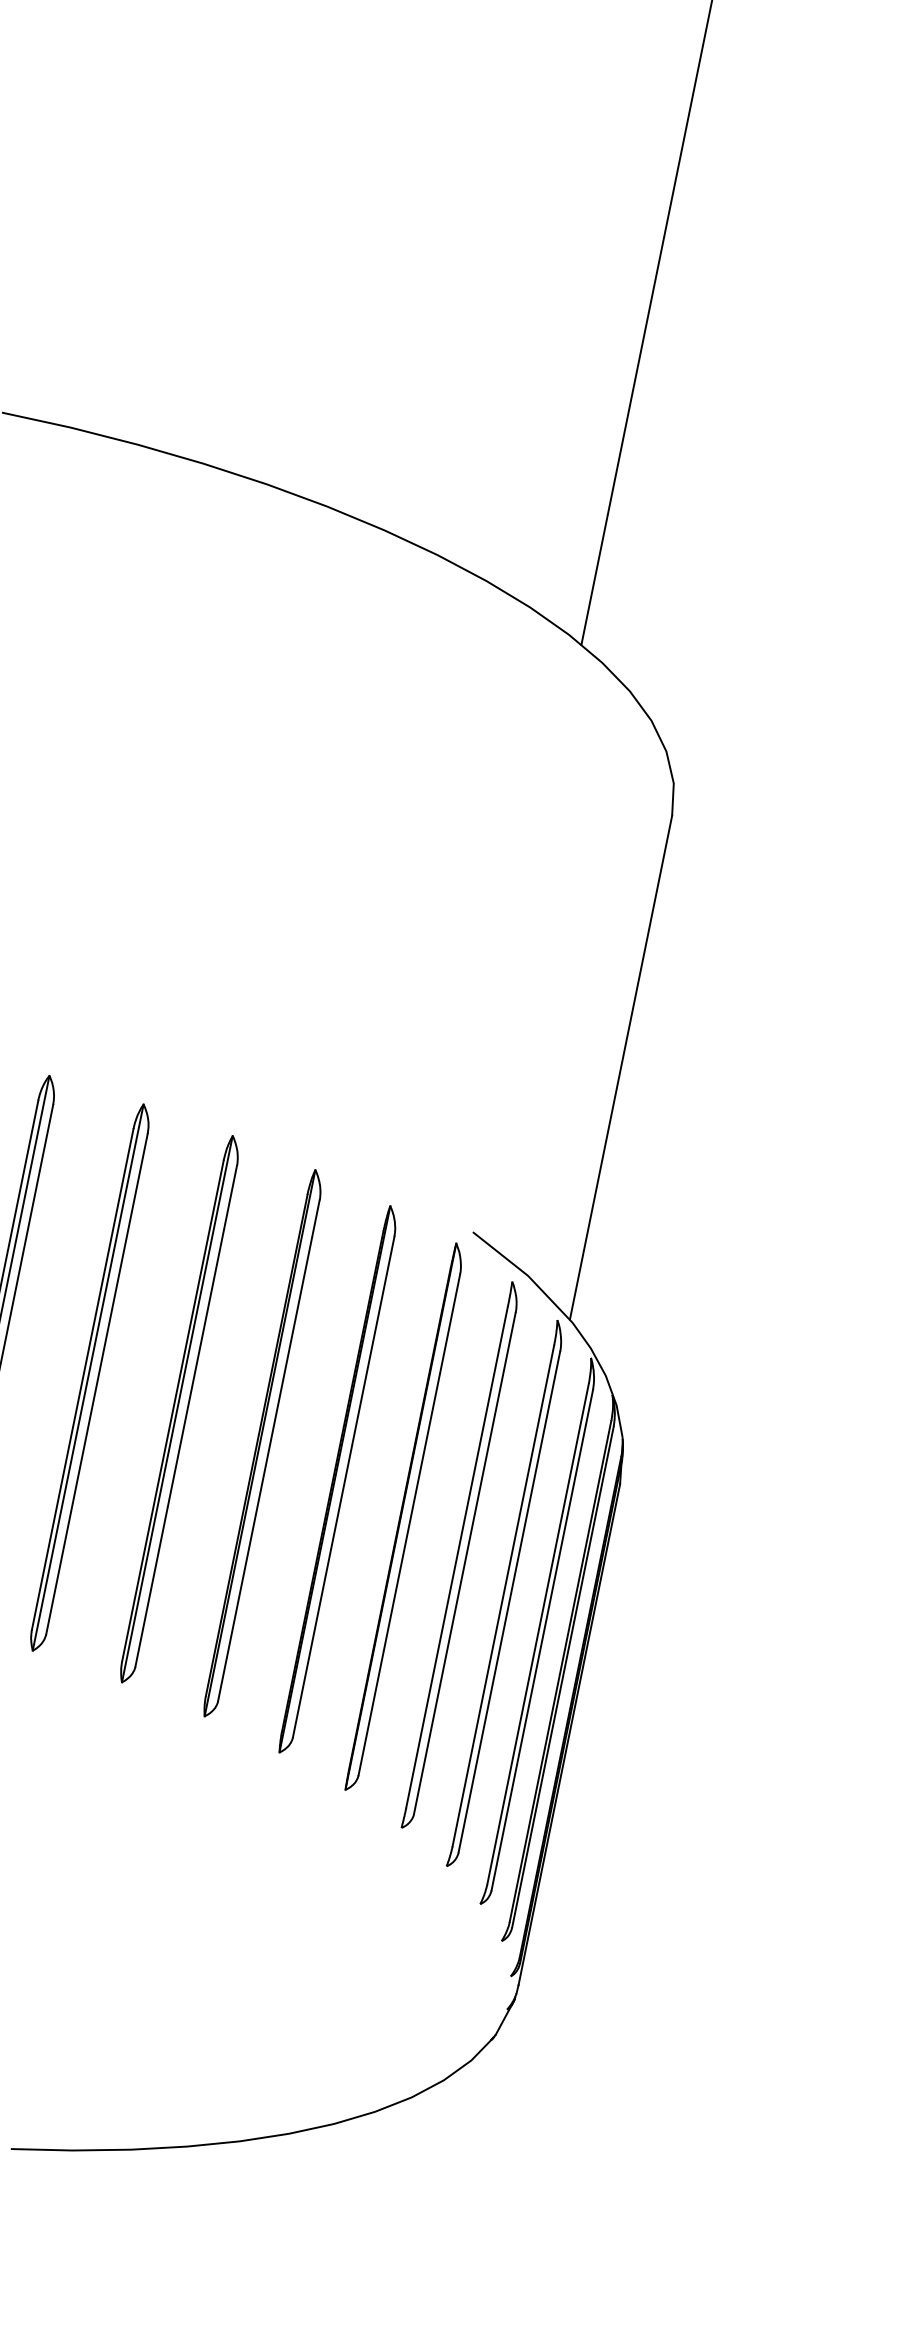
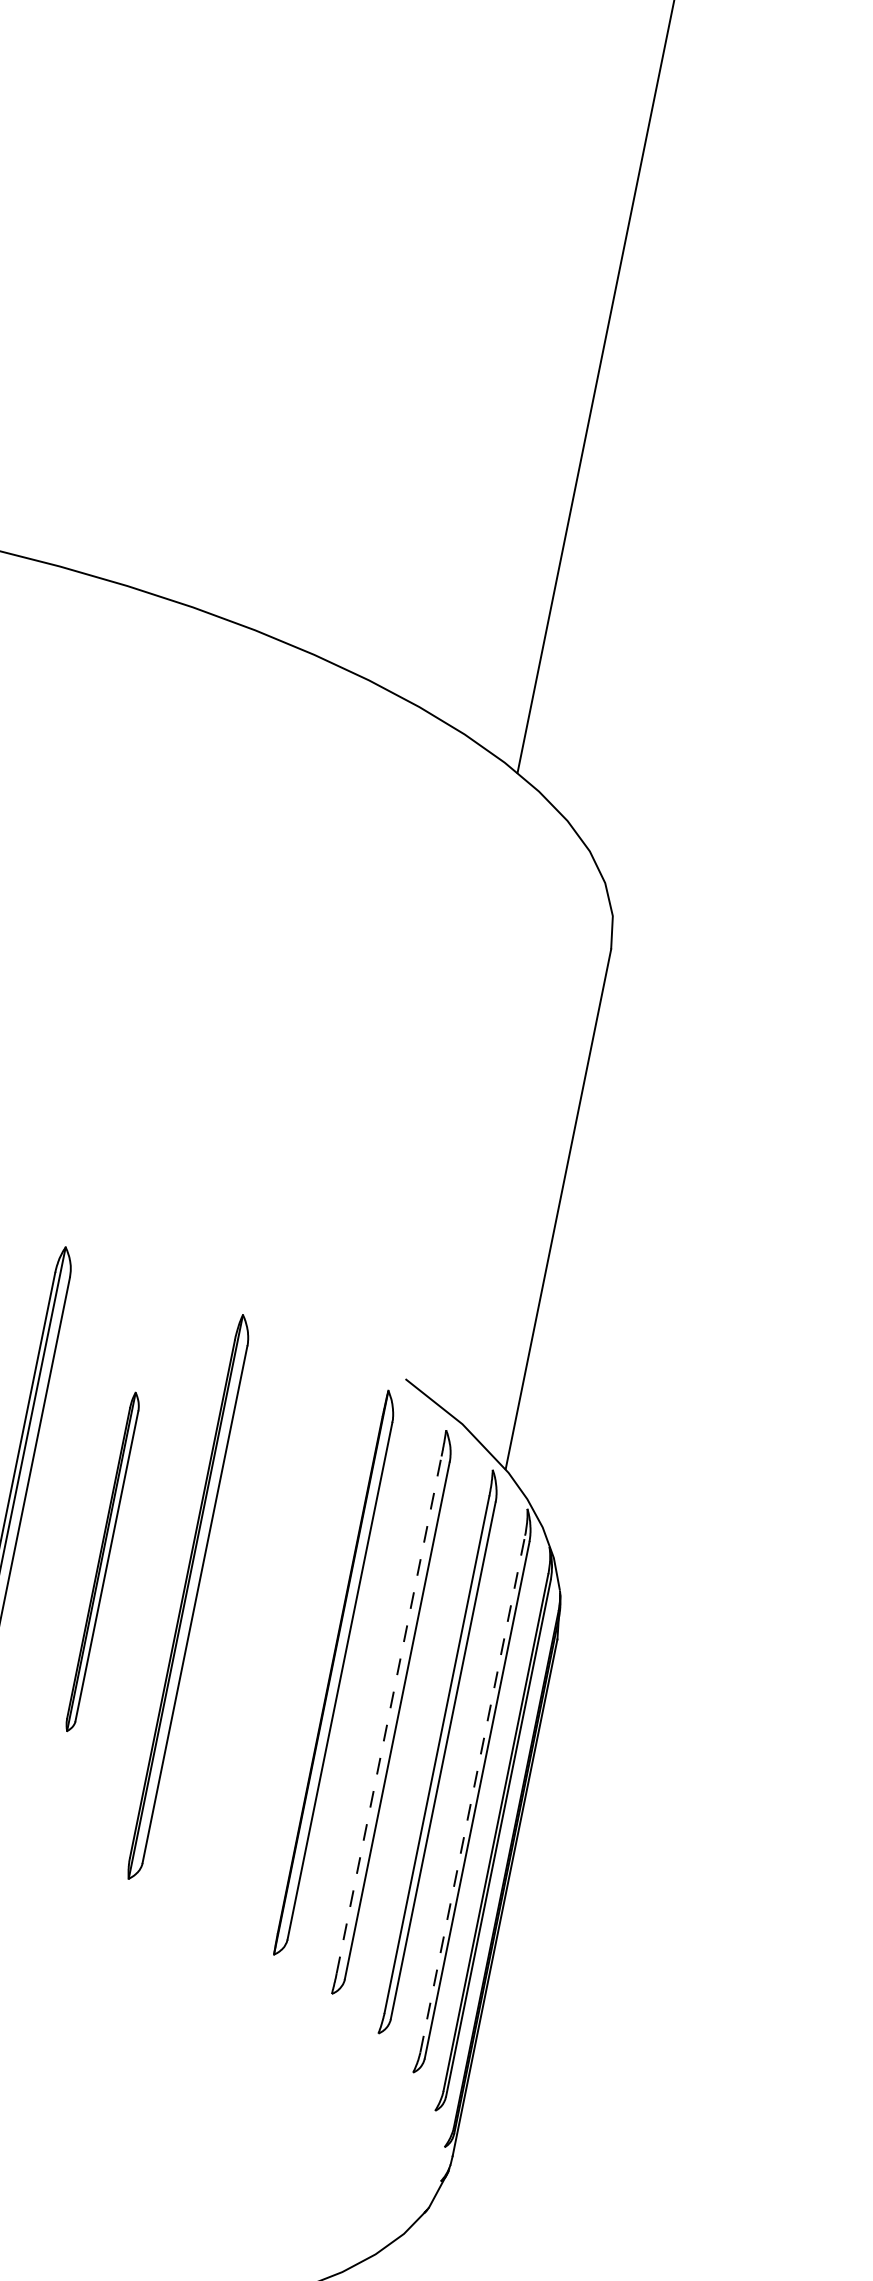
part: (179, 1409) -> (102, 1562), size x0.6
part: (337, 1479) -> (265, 1634), removed
line: (457, 1556) -> (389, 1713), solid -> dashed
line: (538, 1633) -> (473, 1793), solid -> dashed

